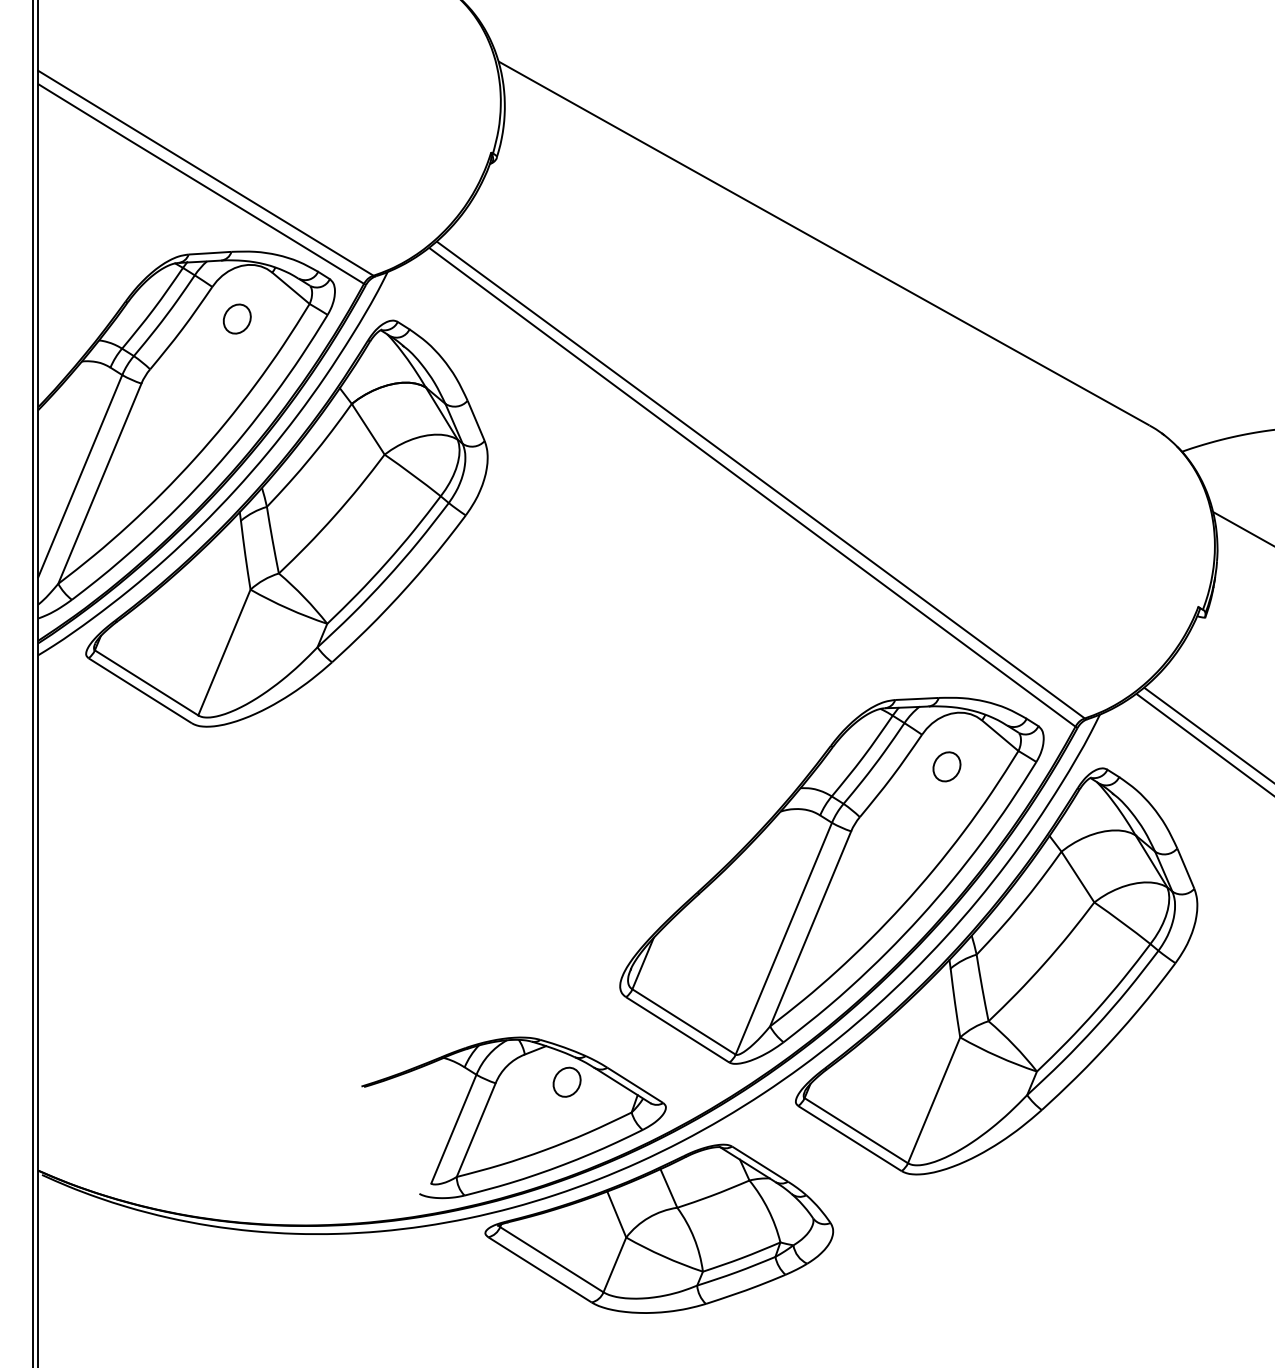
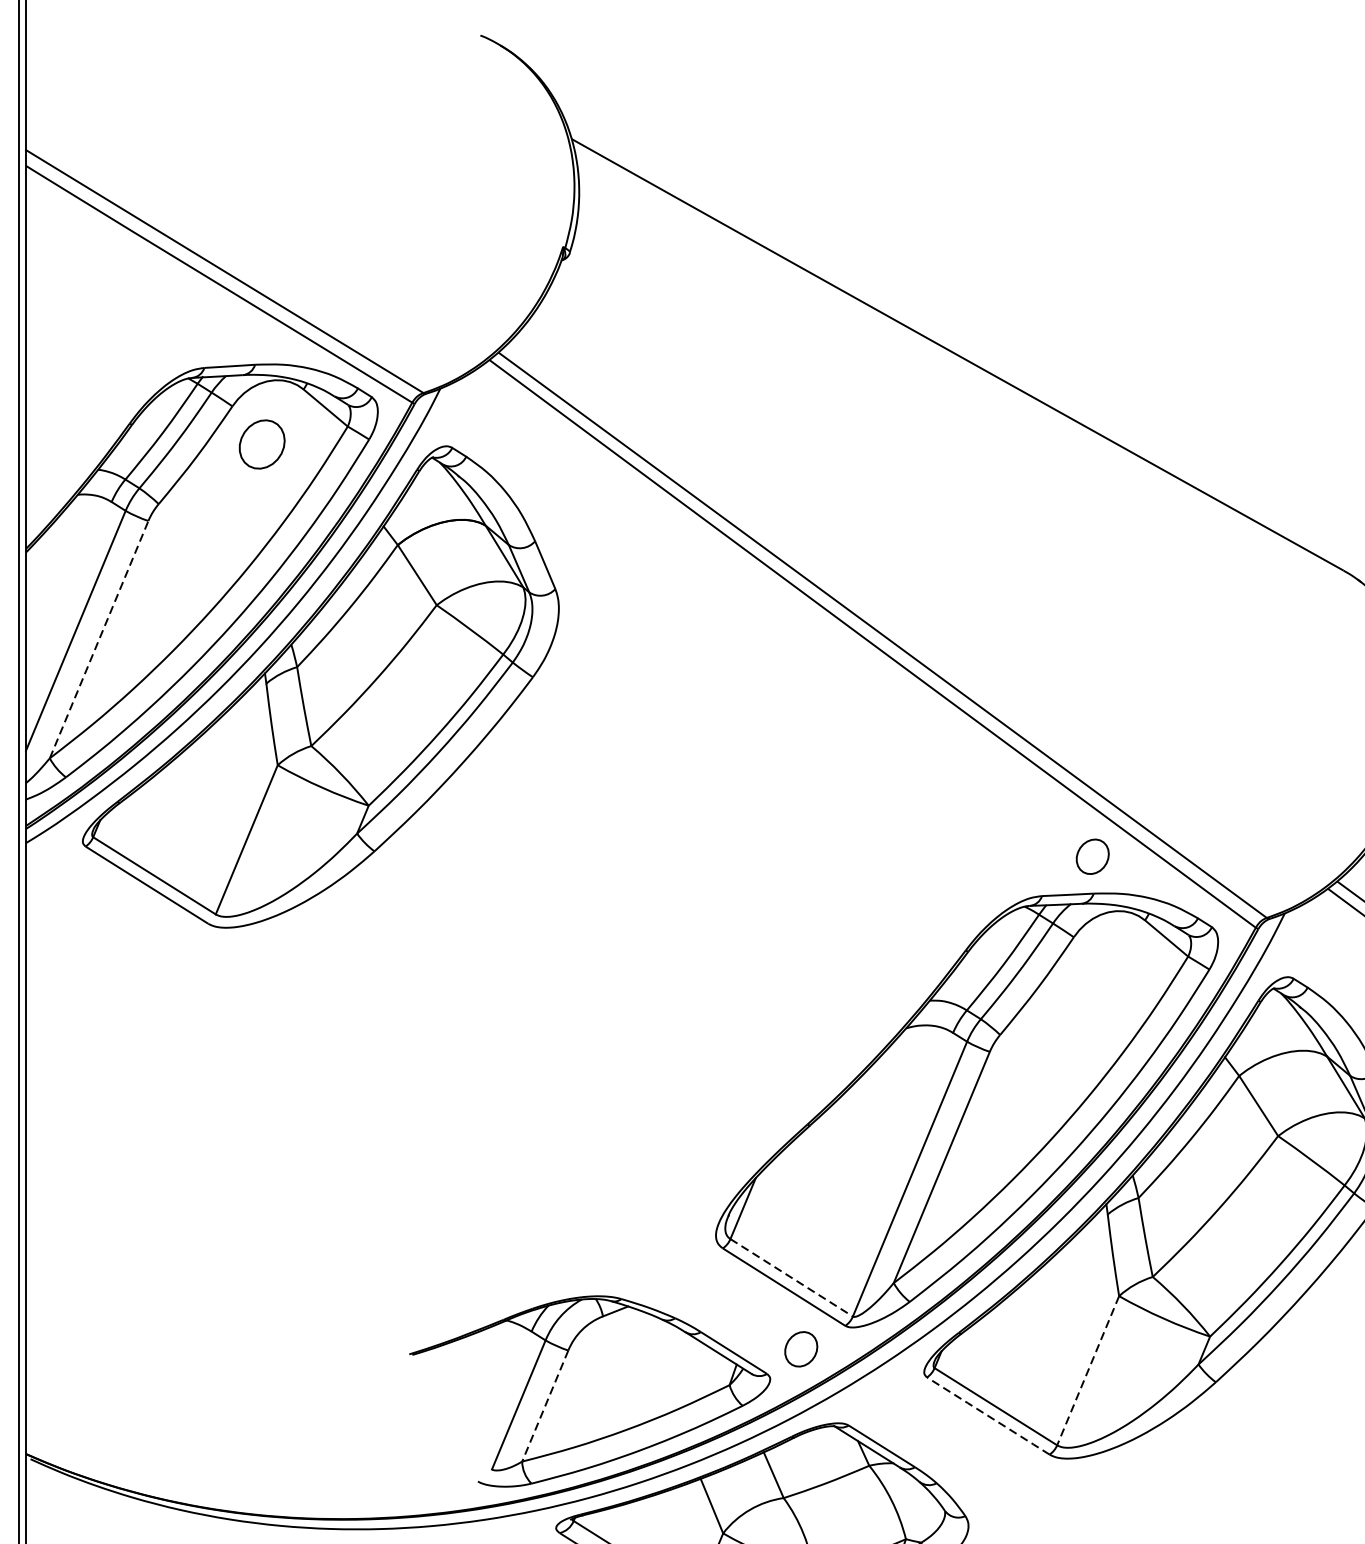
part: (236, 318) -> (261, 443), size x1.4
line: (100, 483) -> (99, 639), solid -> dashed
part: (946, 766) -> (1092, 856), moved
line: (684, 1022) -> (792, 1278), solid -> dashed
part: (566, 1081) -> (800, 1348), moved
line: (933, 1100) -> (1087, 1370), solid -> dashed
line: (476, 1130) -> (545, 1406), solid -> dashed
line: (850, 1138) -> (989, 1415), solid -> dashed

